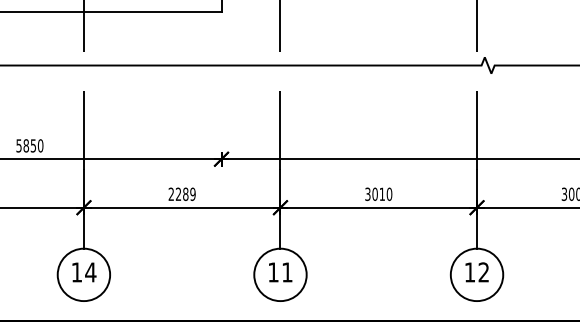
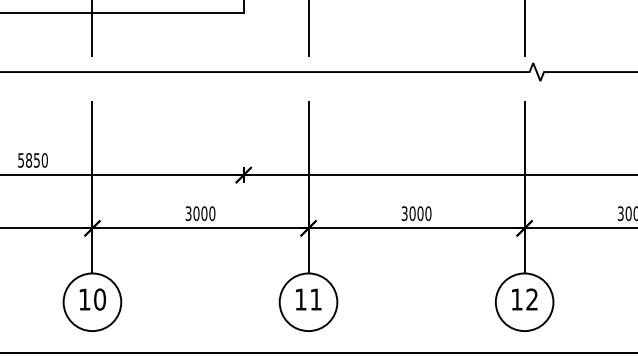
text: (181, 193) -> (199, 212), 2289 -> 3000
text: (382, 193) -> (420, 212), 3010 -> 3000
text: (90, 272) -> (99, 299), 14 -> 10

